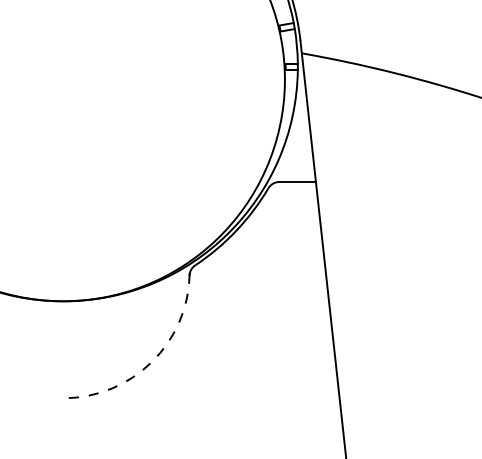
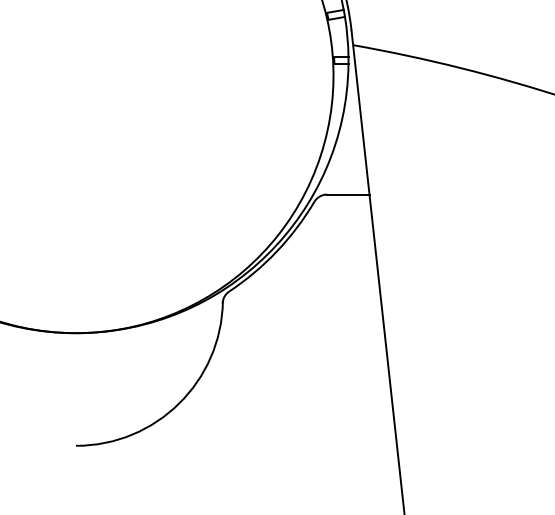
arc: (152, 361) -> (179, 403), dashed -> solid

